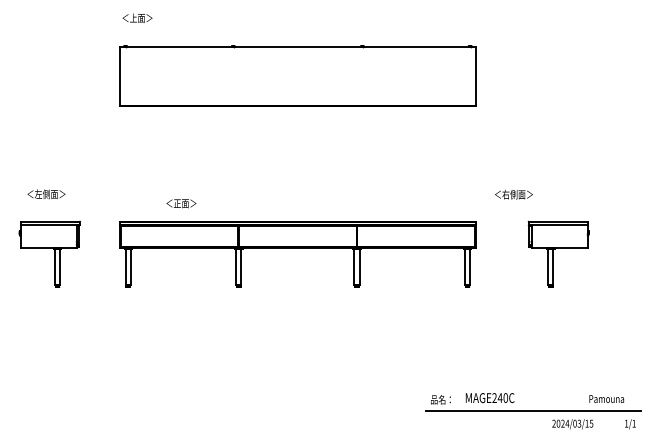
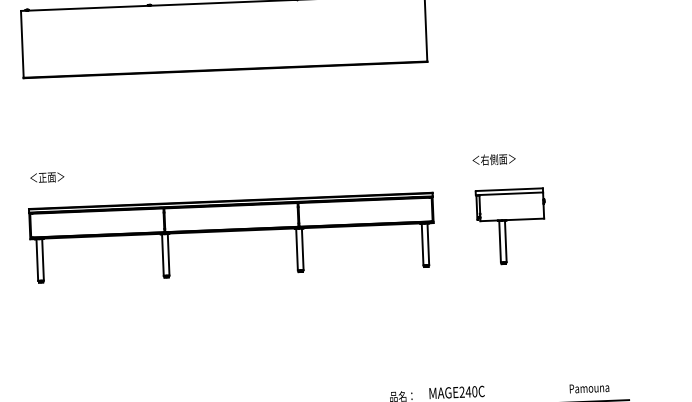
text: (513, 194) -> (493, 159), moved
text: (181, 203) -> (47, 177), moved
part: (558, 253) -> (511, 225), moved

